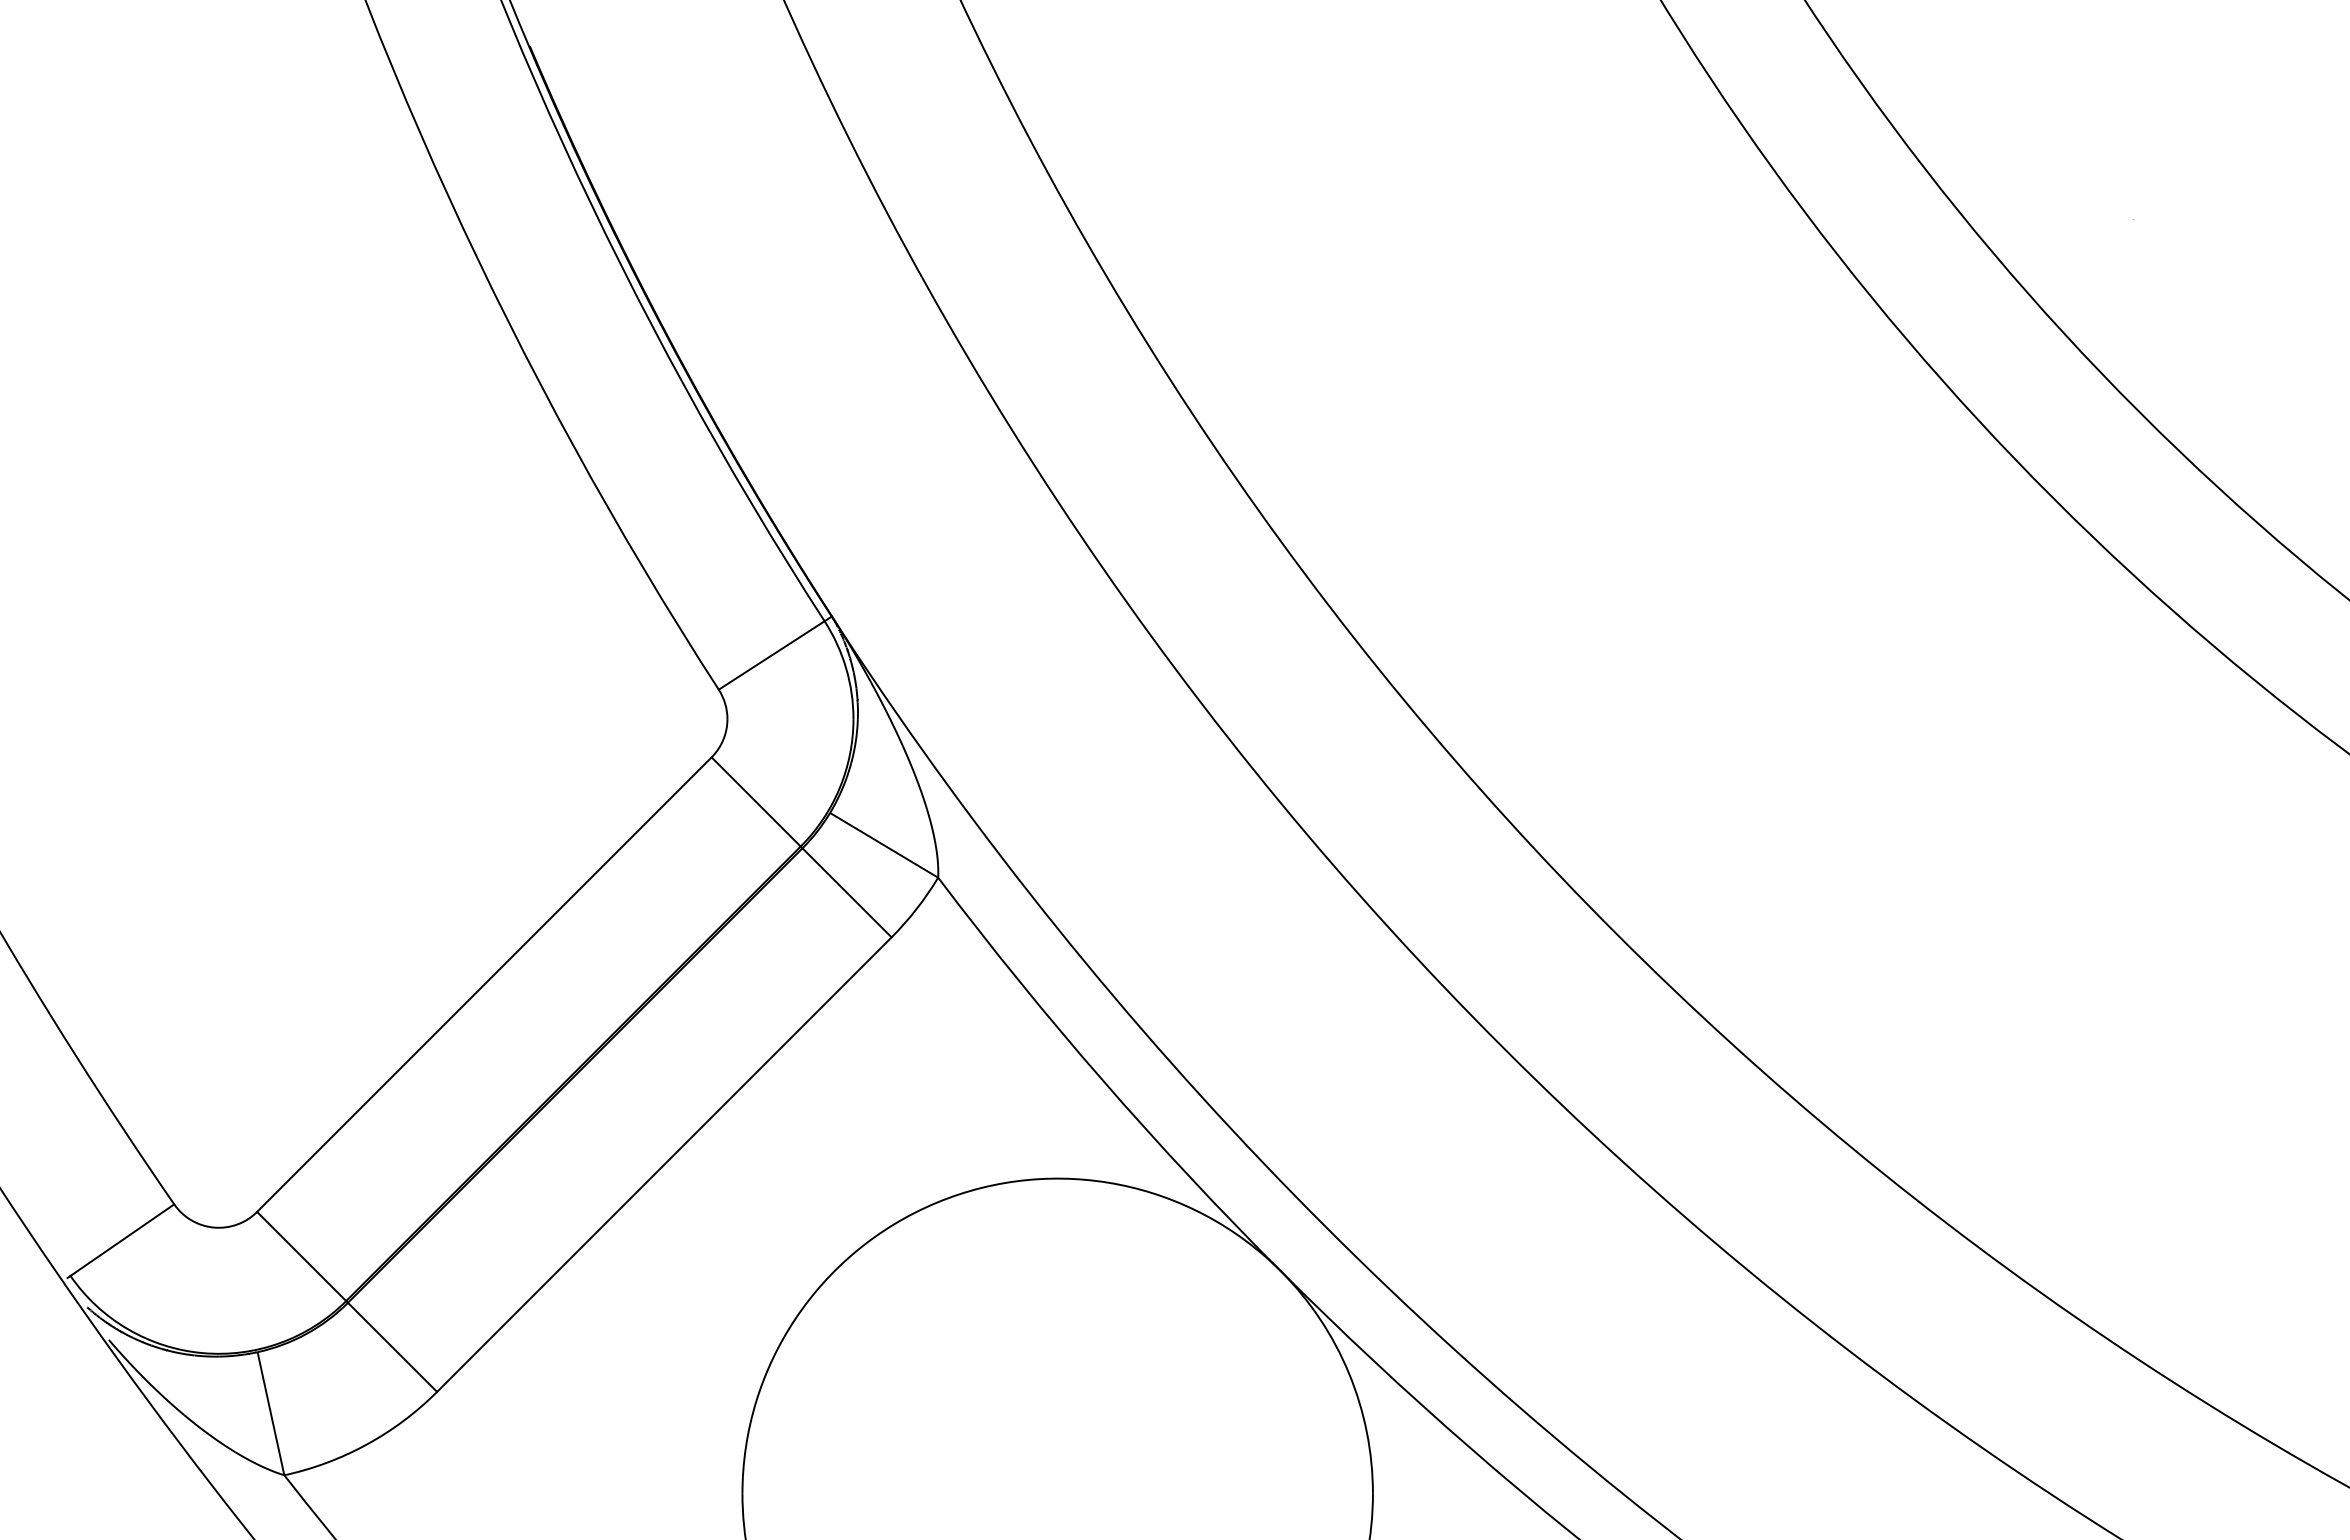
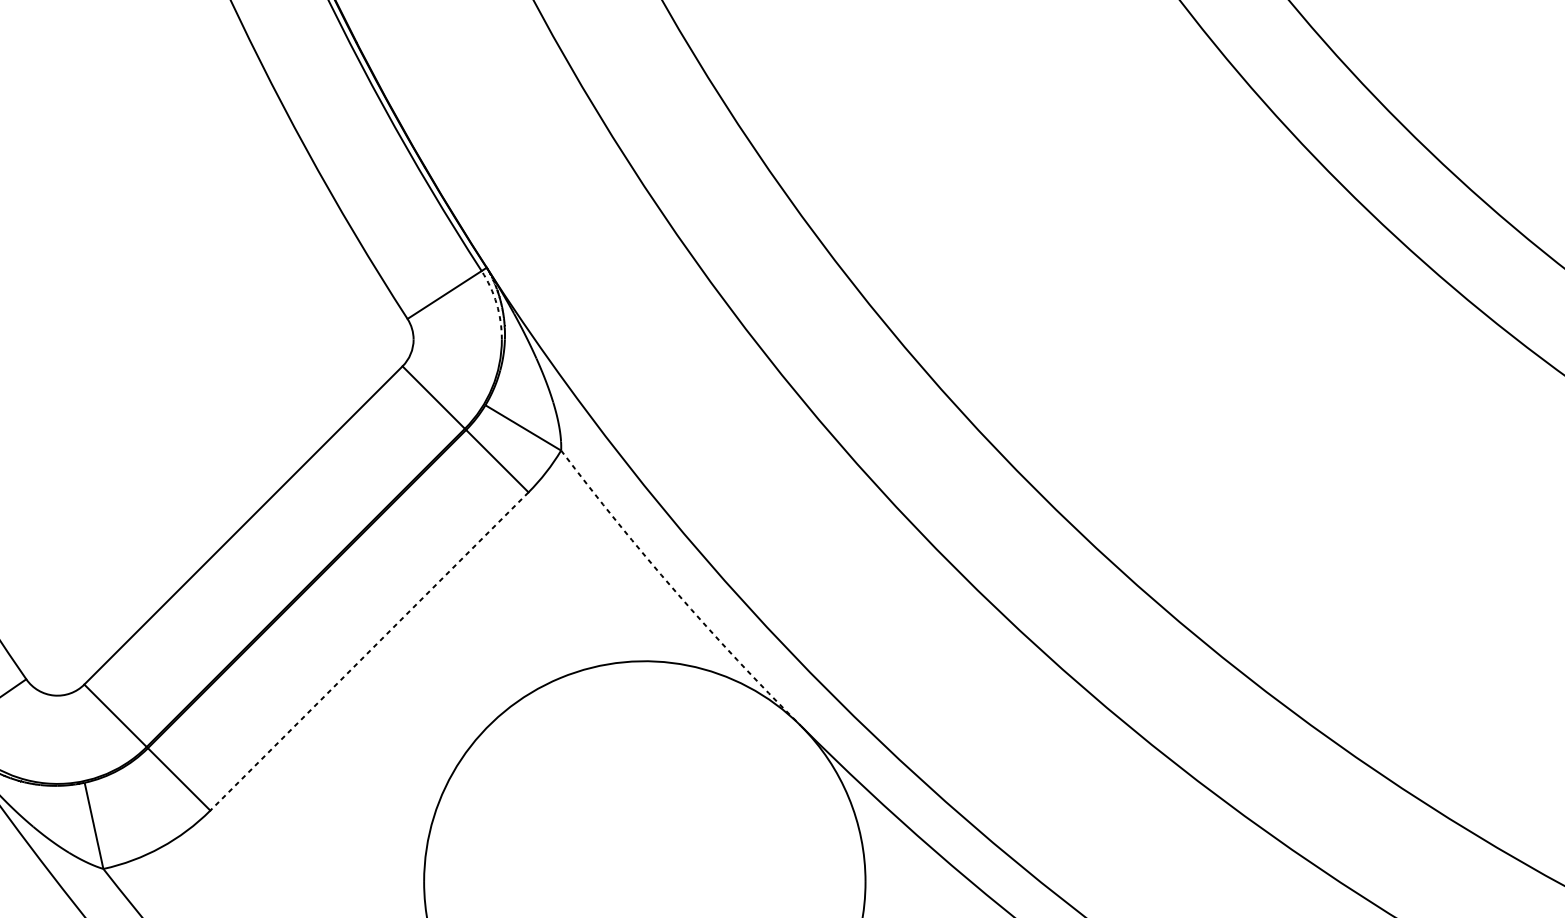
arc: (846, 668) -> (496, 304), solid -> dashed
arc: (1102, 1080) -> (676, 592), solid -> dashed
line: (664, 1165) -> (369, 652), solid -> dashed

